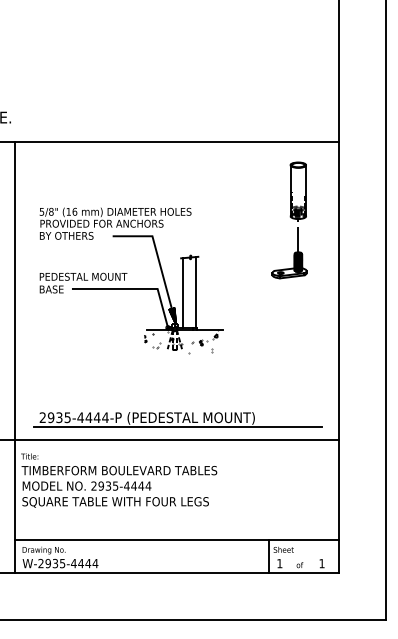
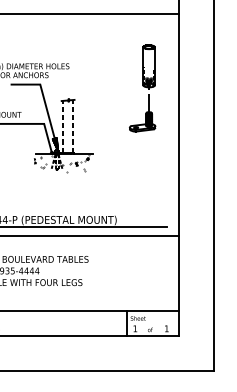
part: (289, 220) -> (142, 88), moved
line: (196, 291) -> (73, 125), solid -> dashed
line: (183, 293) -> (63, 127), solid -> dashed

